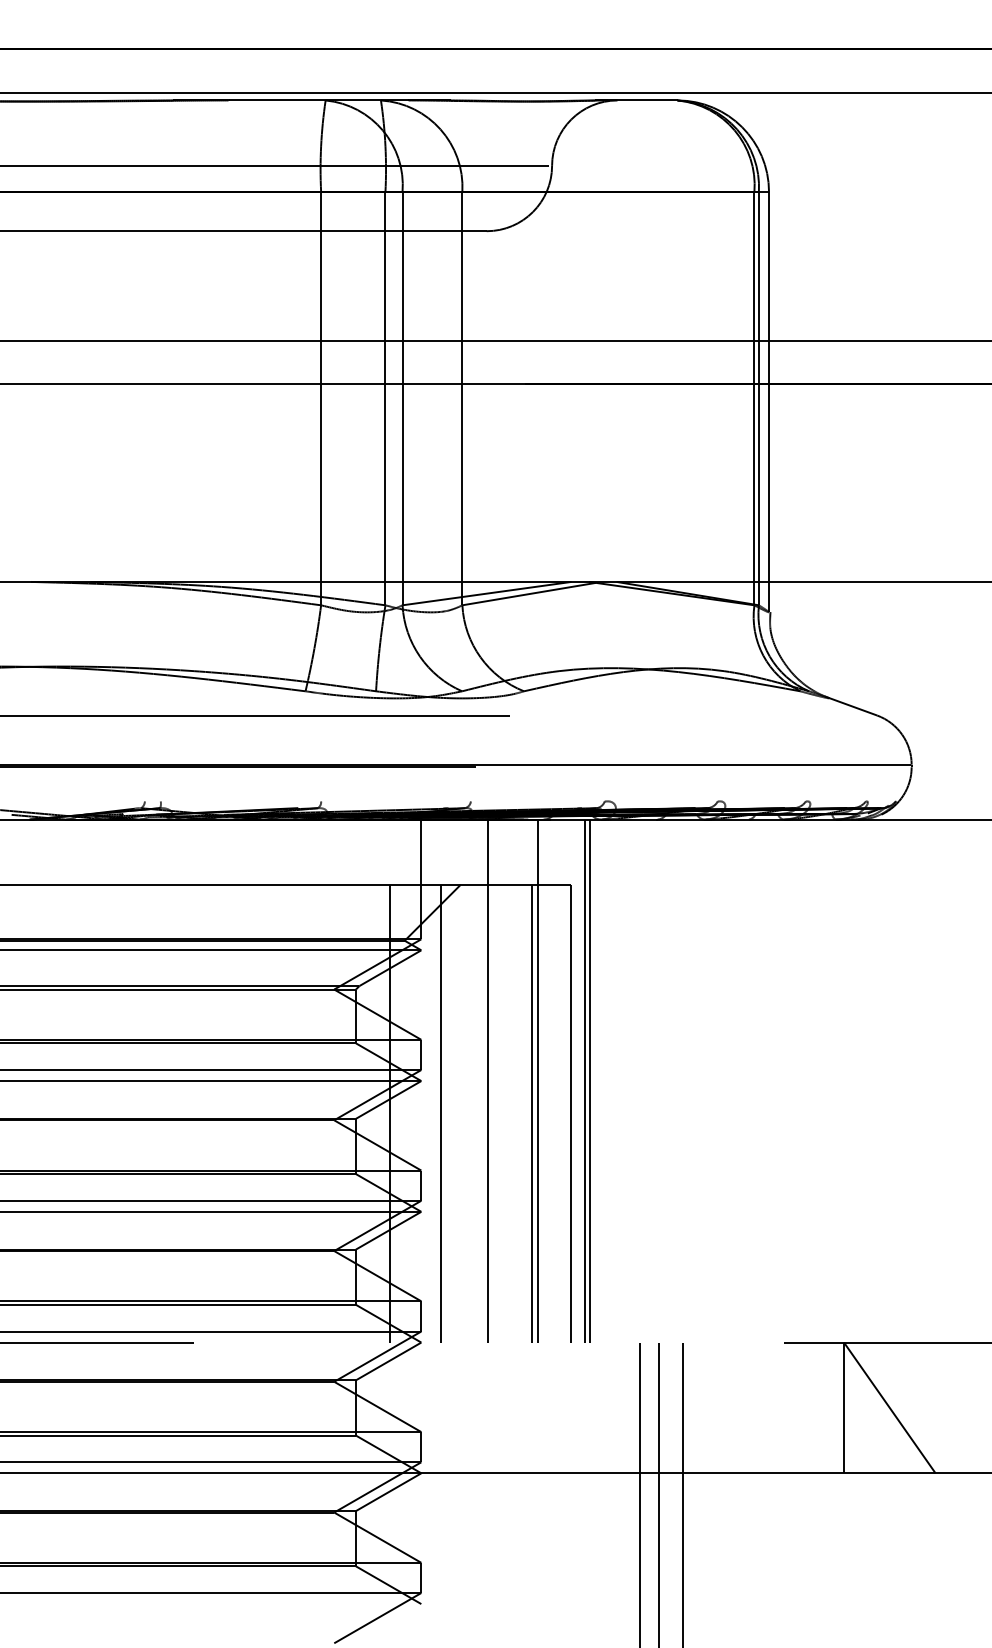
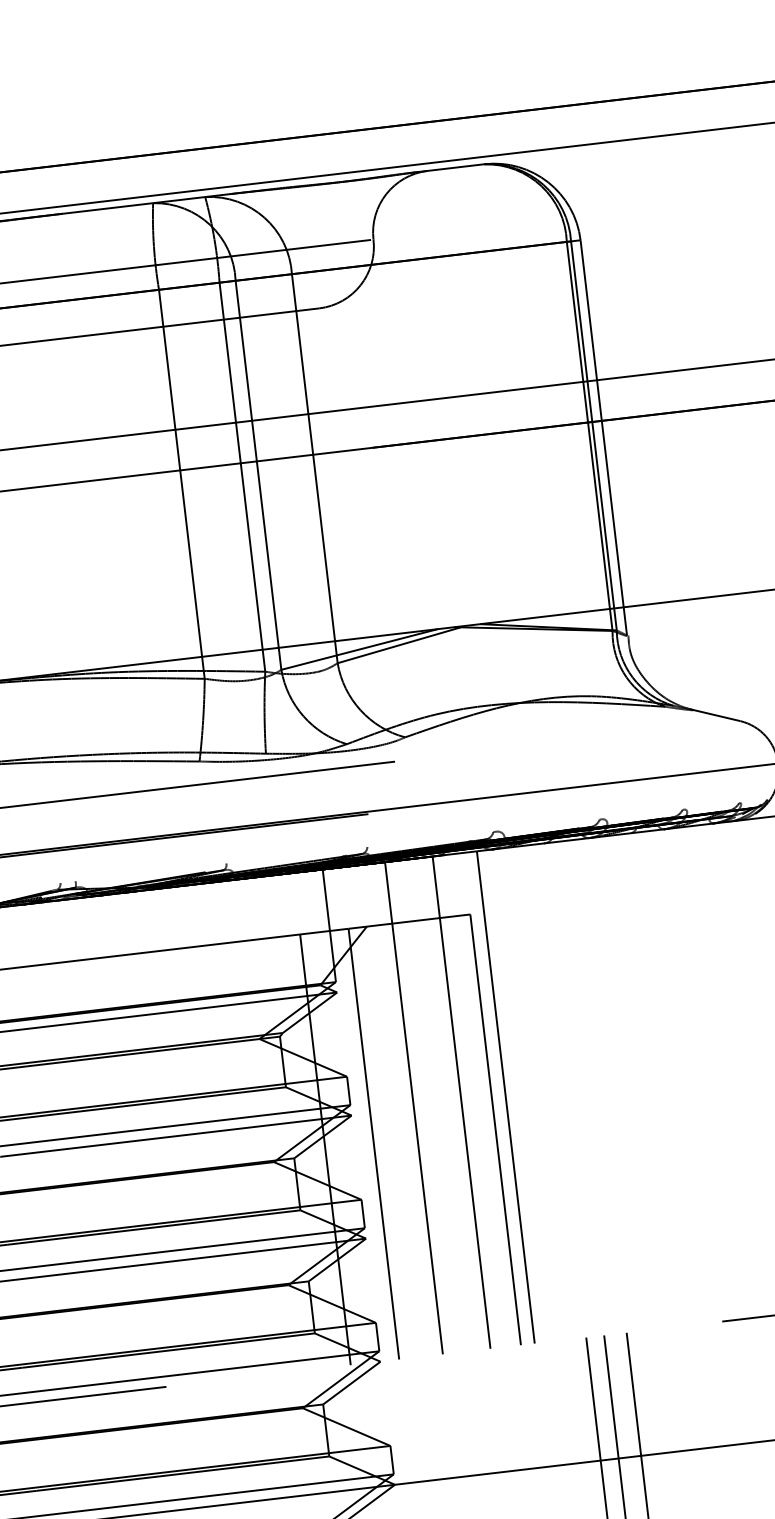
line: (590, 1080) -> (510, 1096), removed
line: (532, 1113) -> (459, 1133), removed

